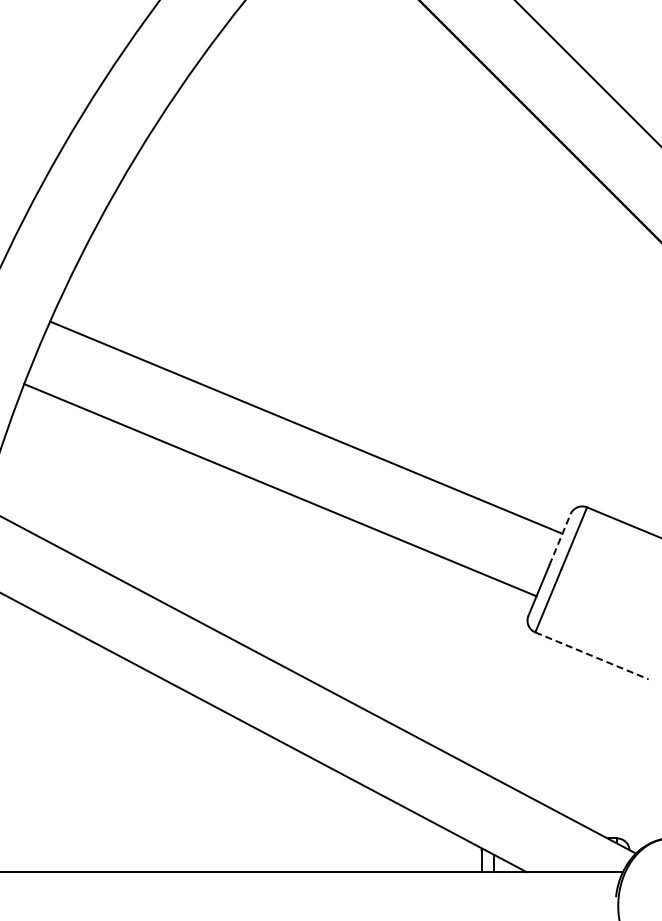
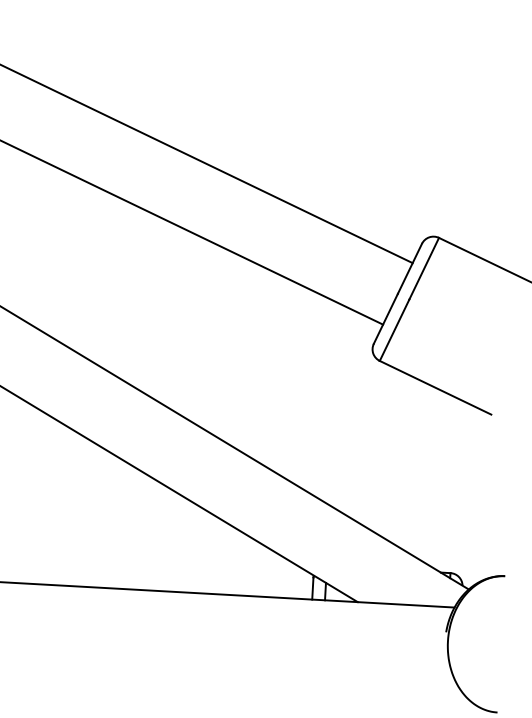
line: (560, 539) -> (410, 268), dashed -> solid
line: (592, 656) -> (436, 388), dashed -> solid

